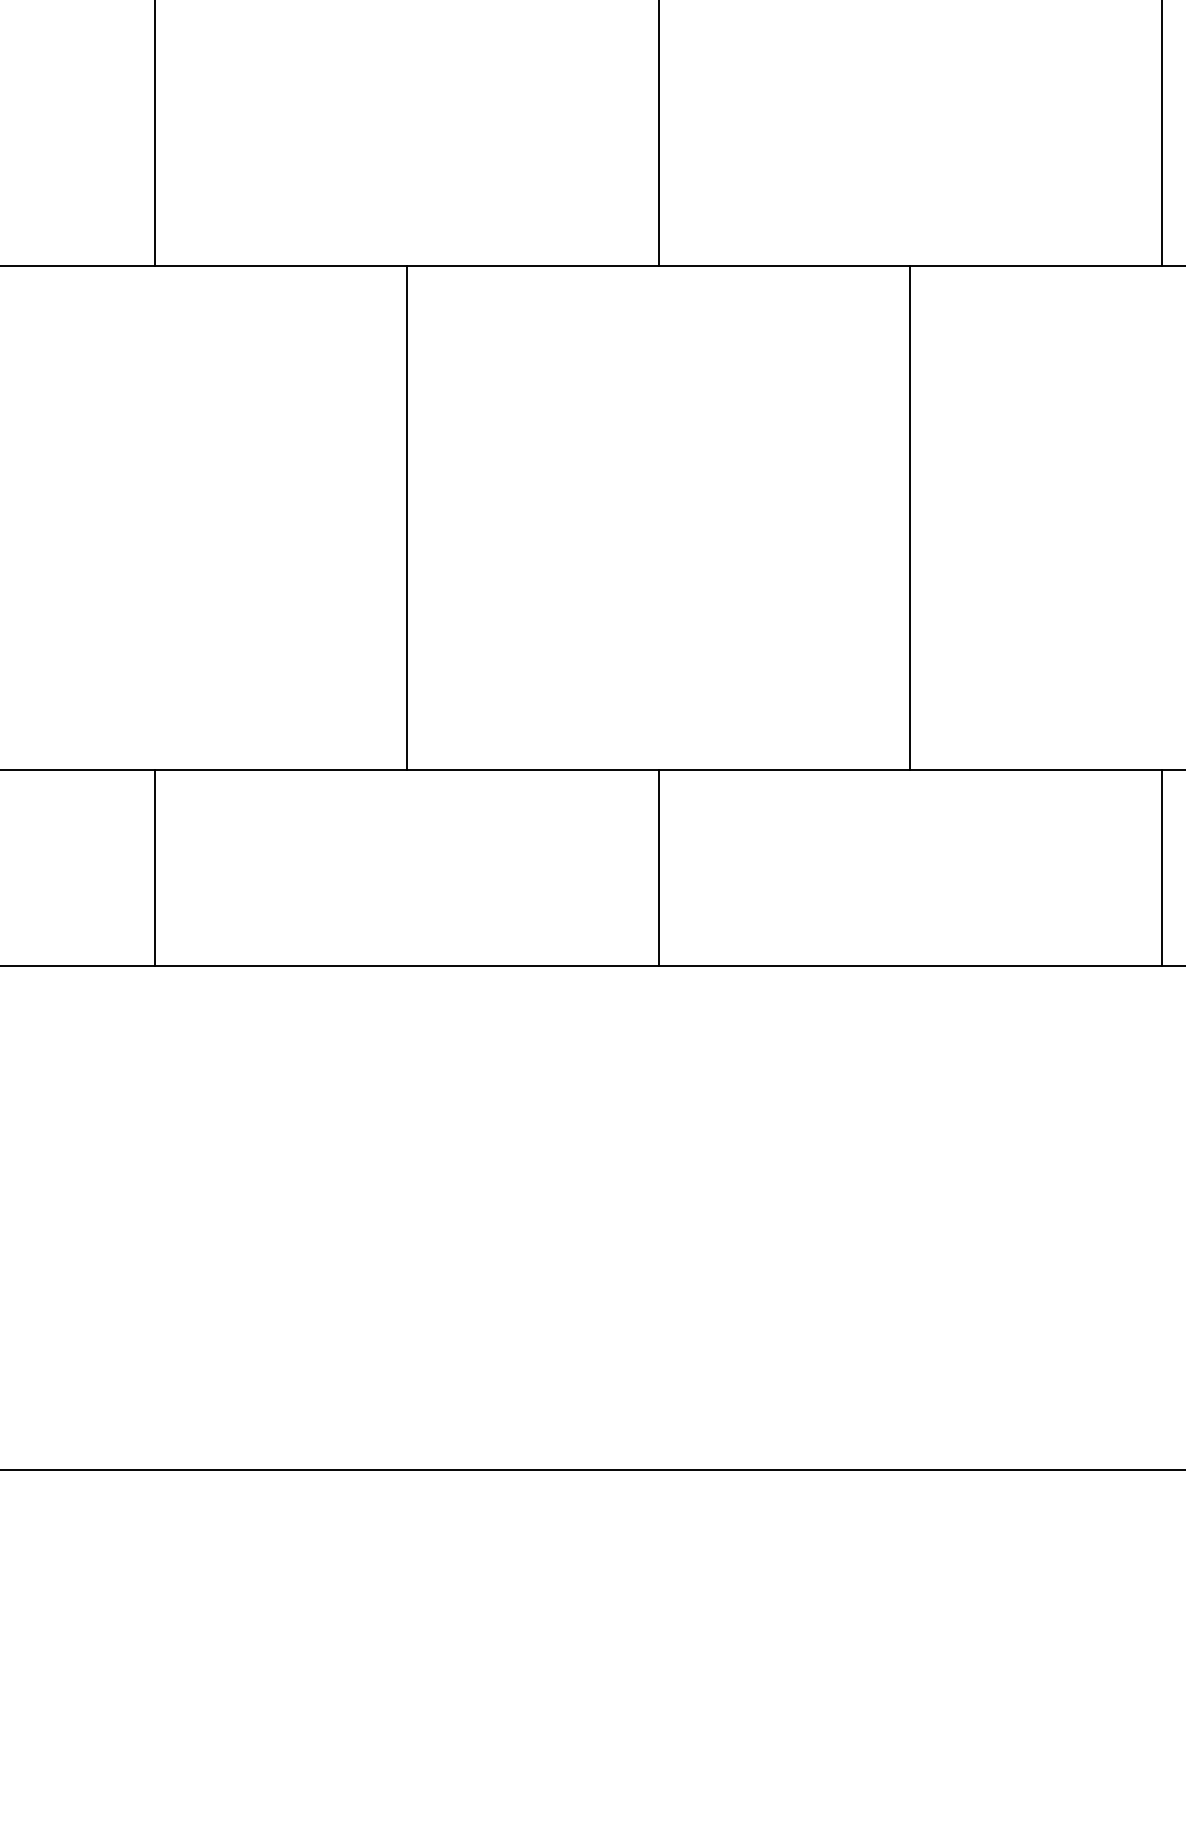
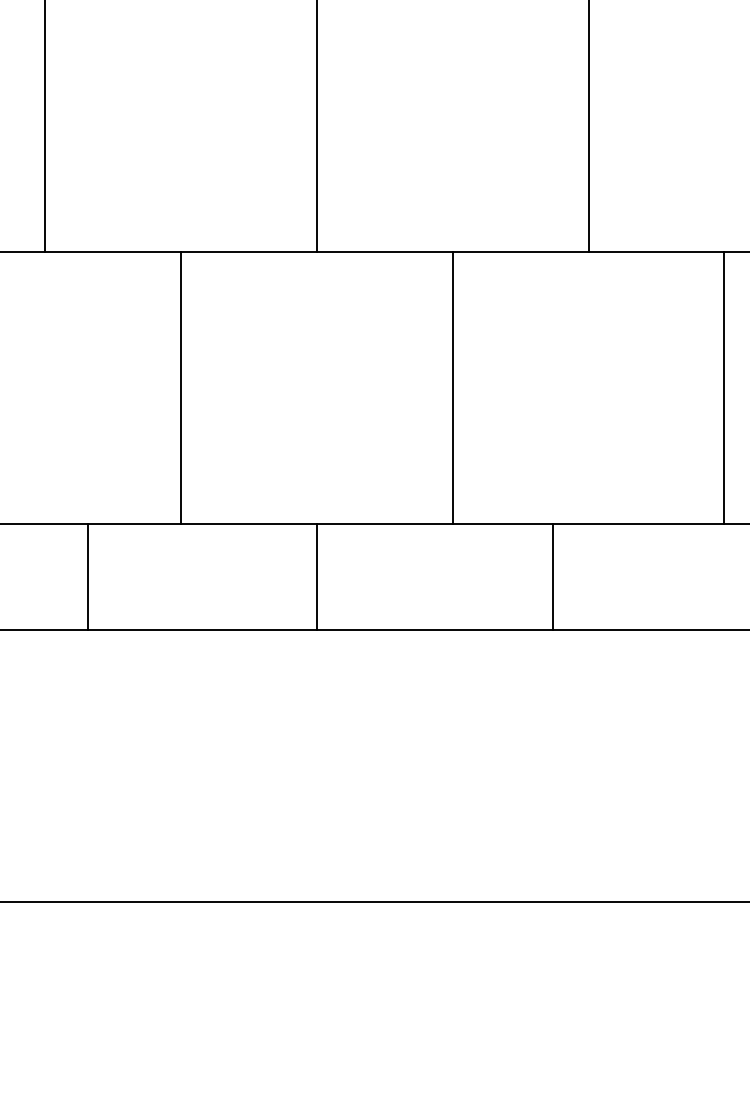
line: (155, 867) -> (88, 576), moved
line: (1162, 867) -> (552, 576), moved

